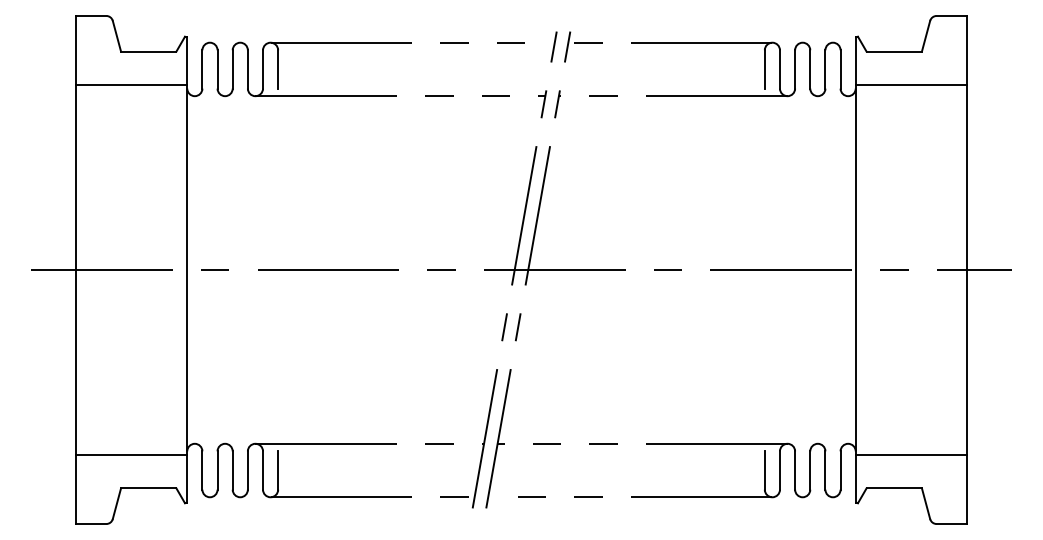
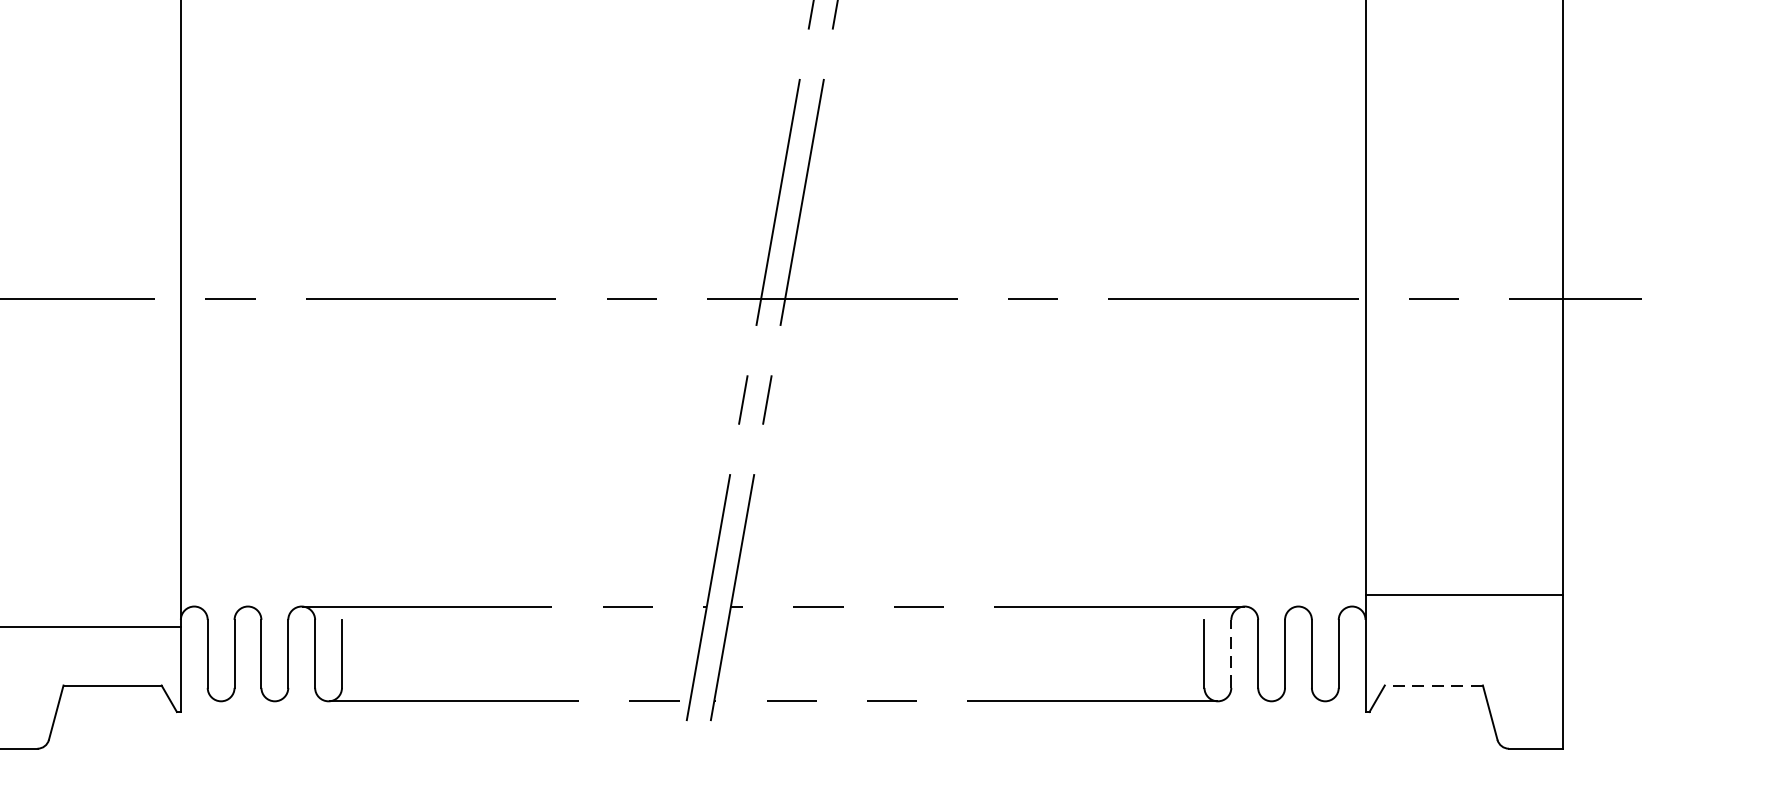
line: (911, 455) -> (1464, 595), moved
line: (779, 470) -> (1230, 653), solid -> dashed
line: (894, 488) -> (1434, 685), solid -> dashed

